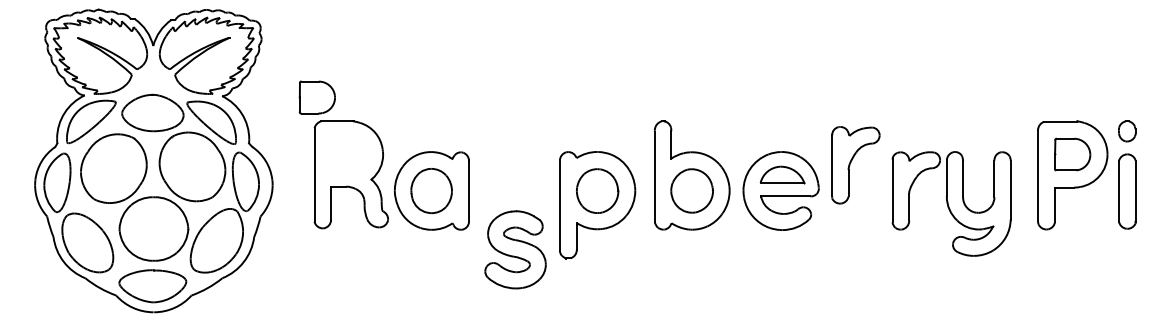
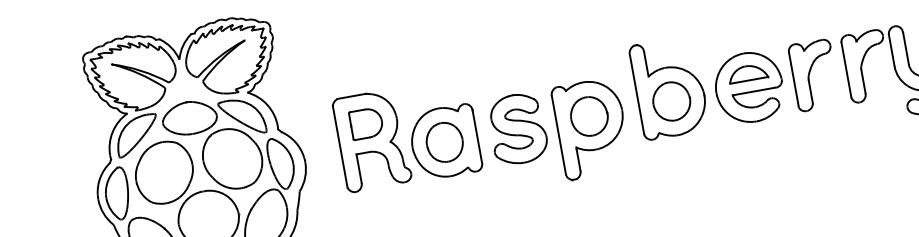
part: (316, 97) -> (365, 123), moved
part: (855, 165) -> (814, 75), moved
part: (515, 249) -> (517, 128), moved

